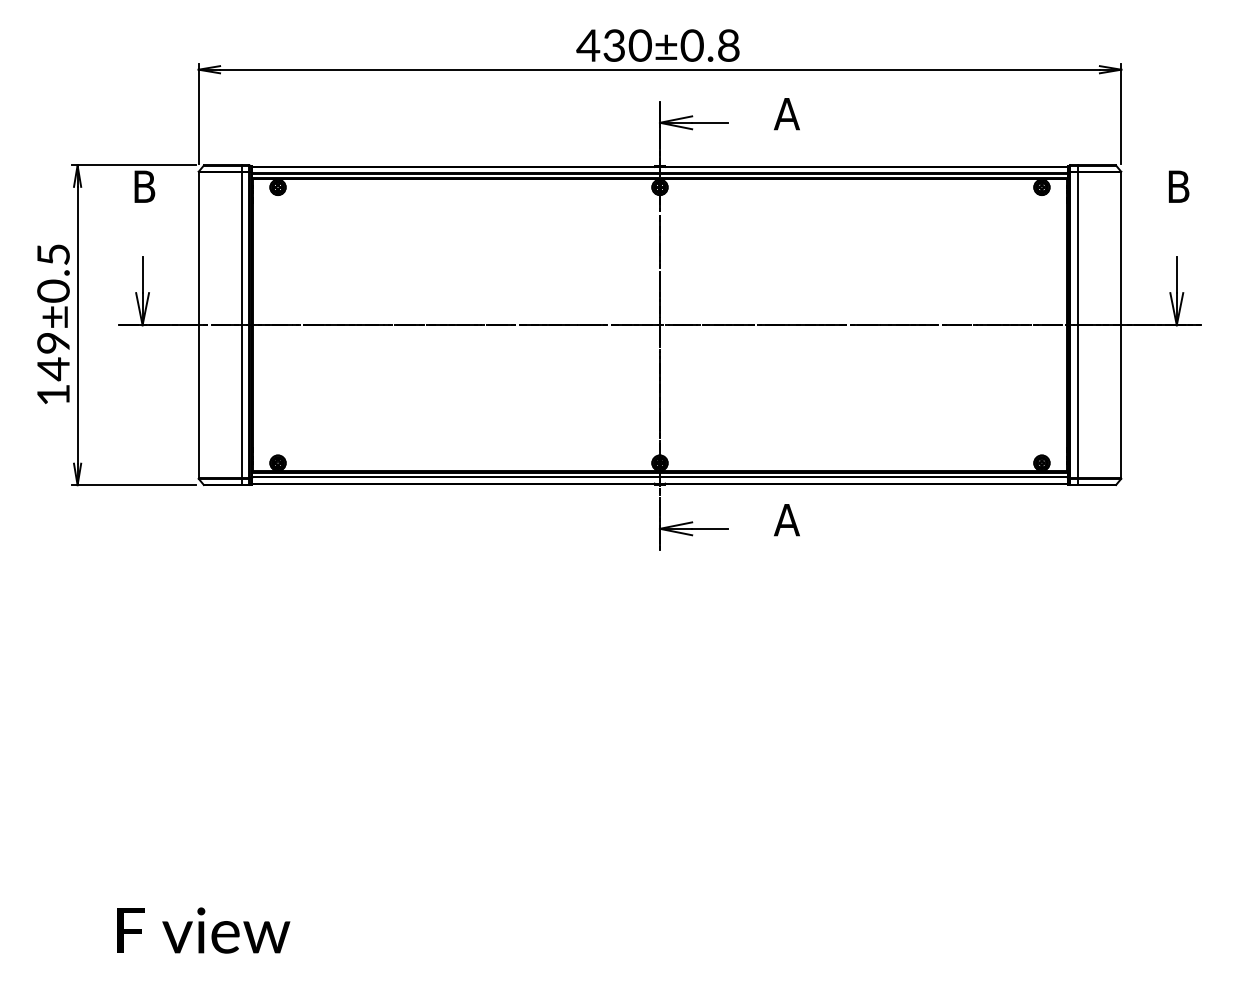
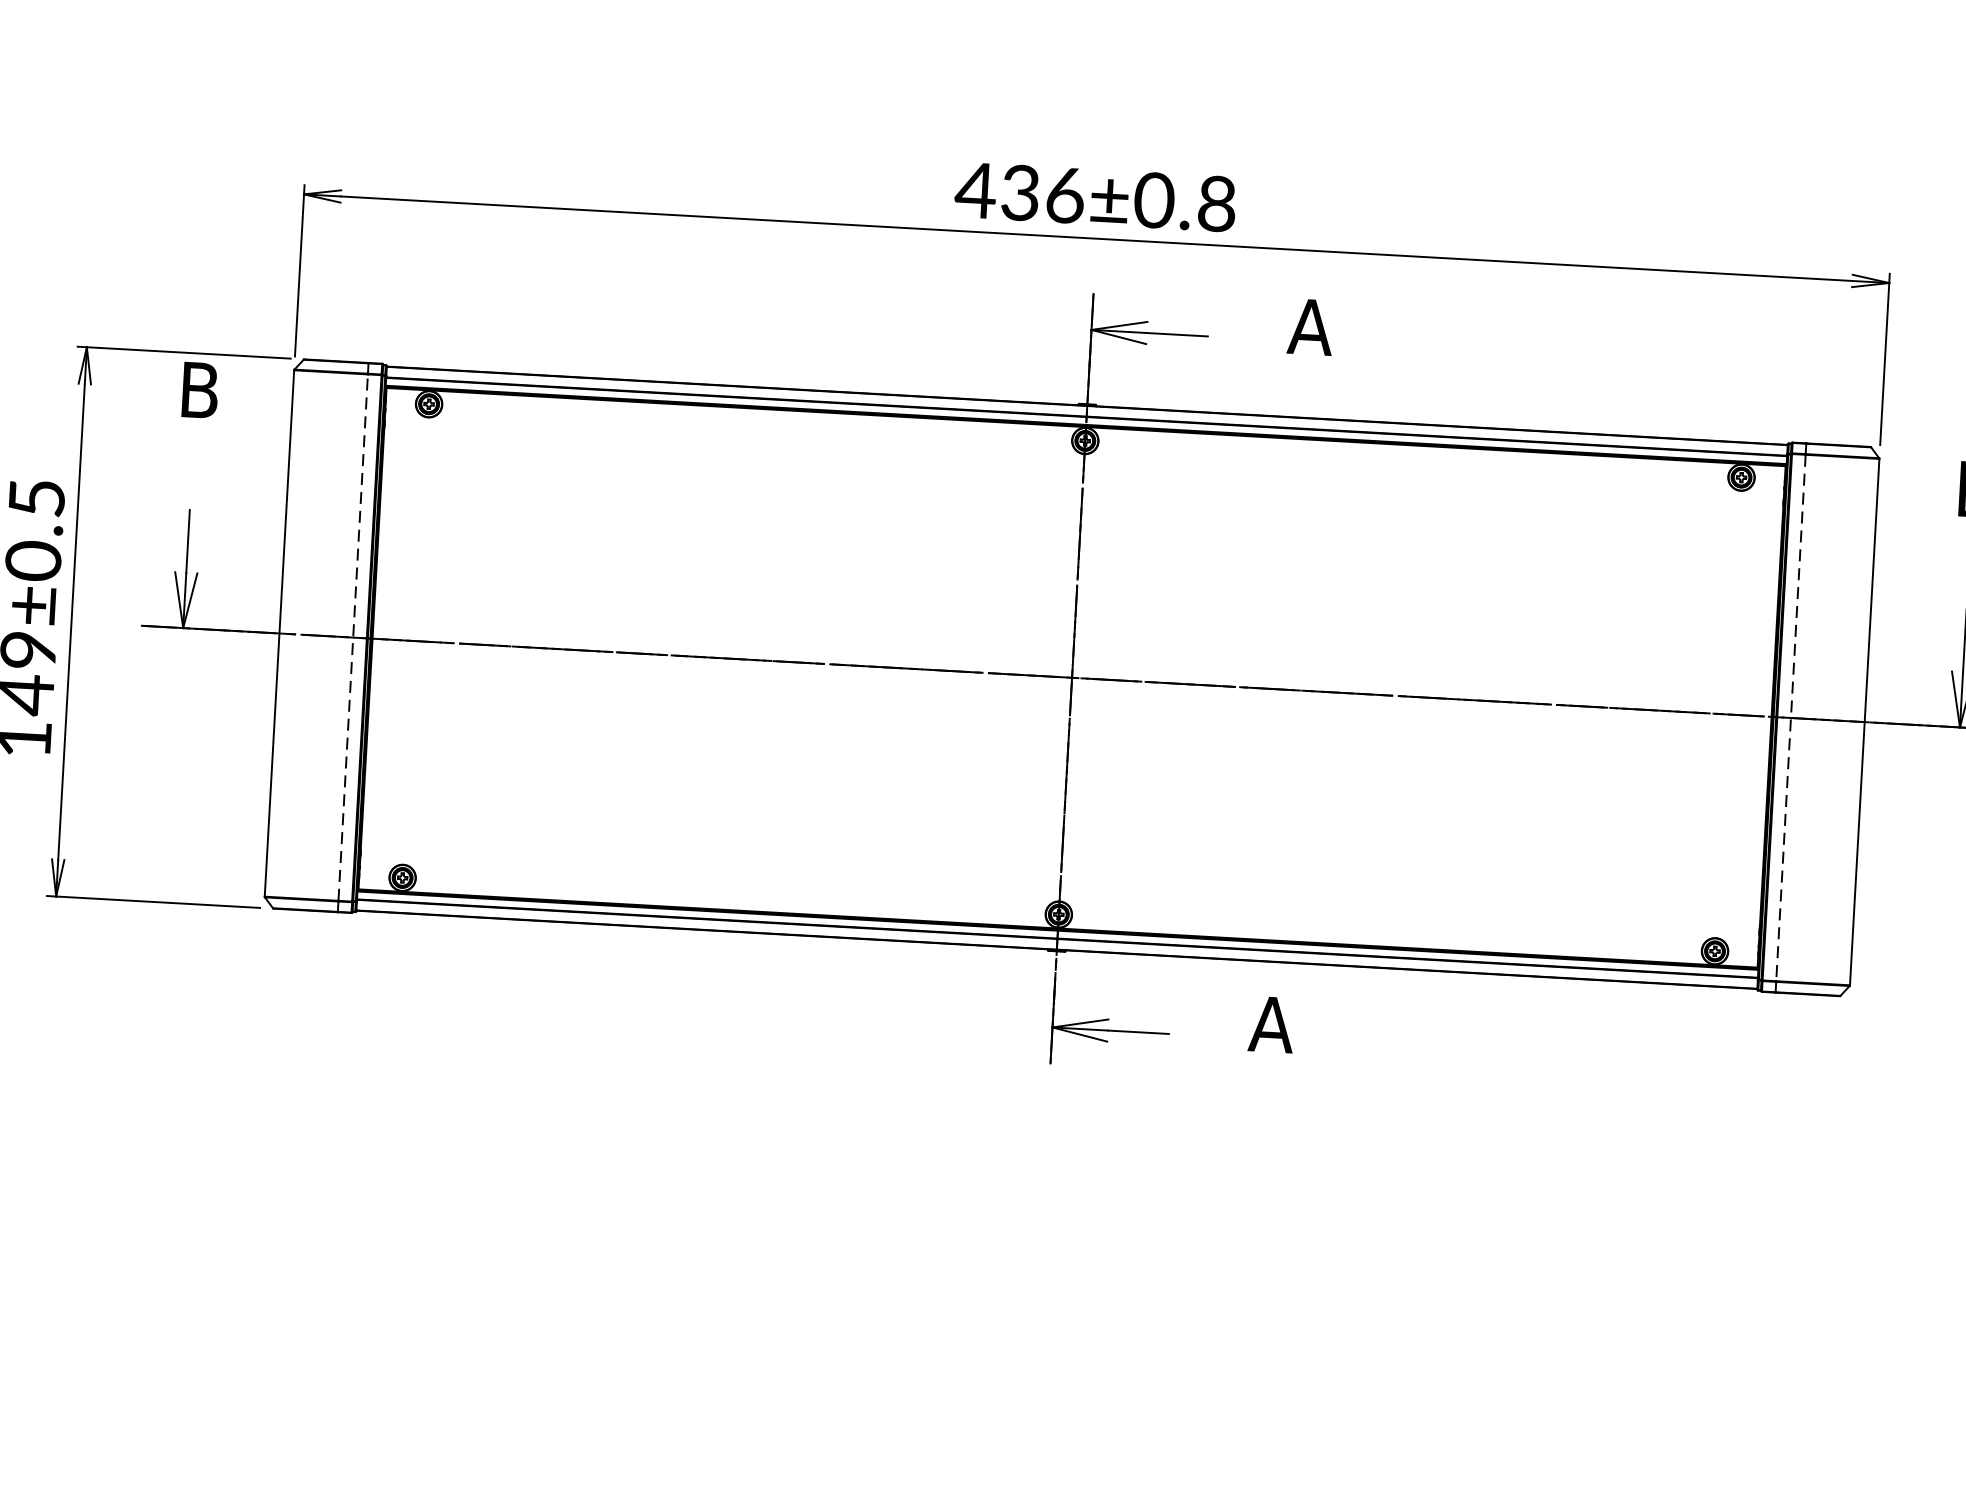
text: (639, 45) -> (1063, 195), 430±0.8 -> 436±0.8
line: (241, 324) -> (353, 636), solid -> dashed
line: (1078, 325) -> (1791, 718), solid -> dashed

